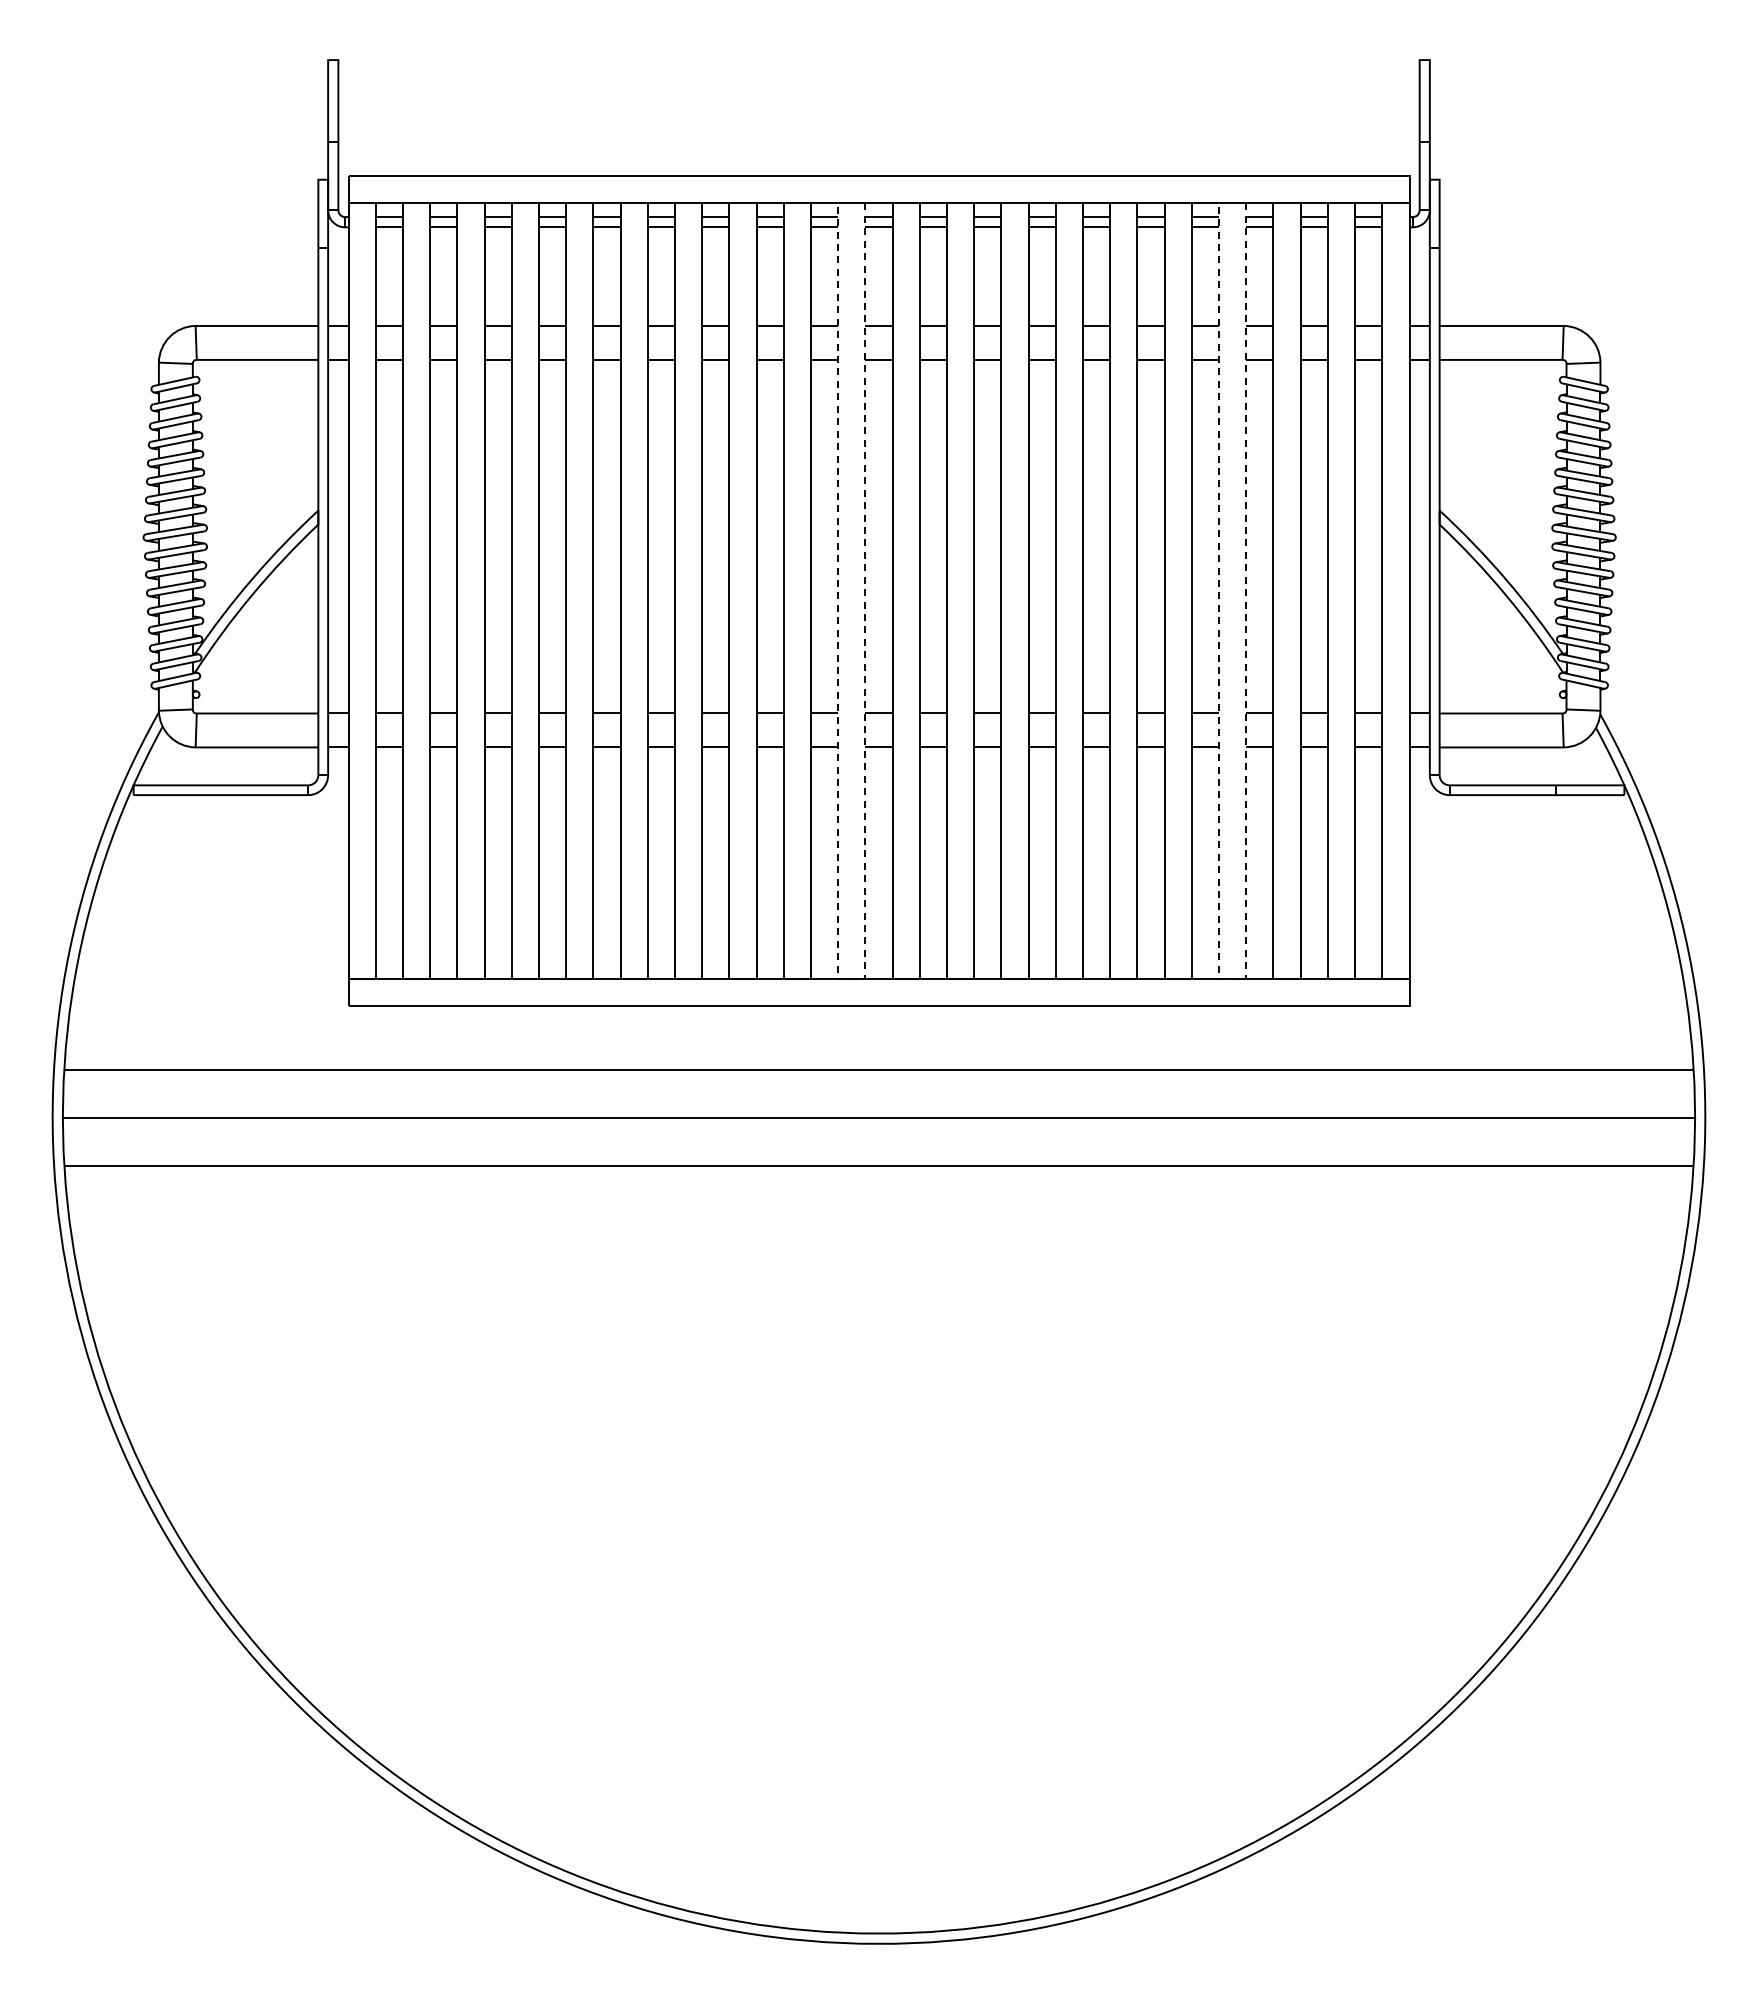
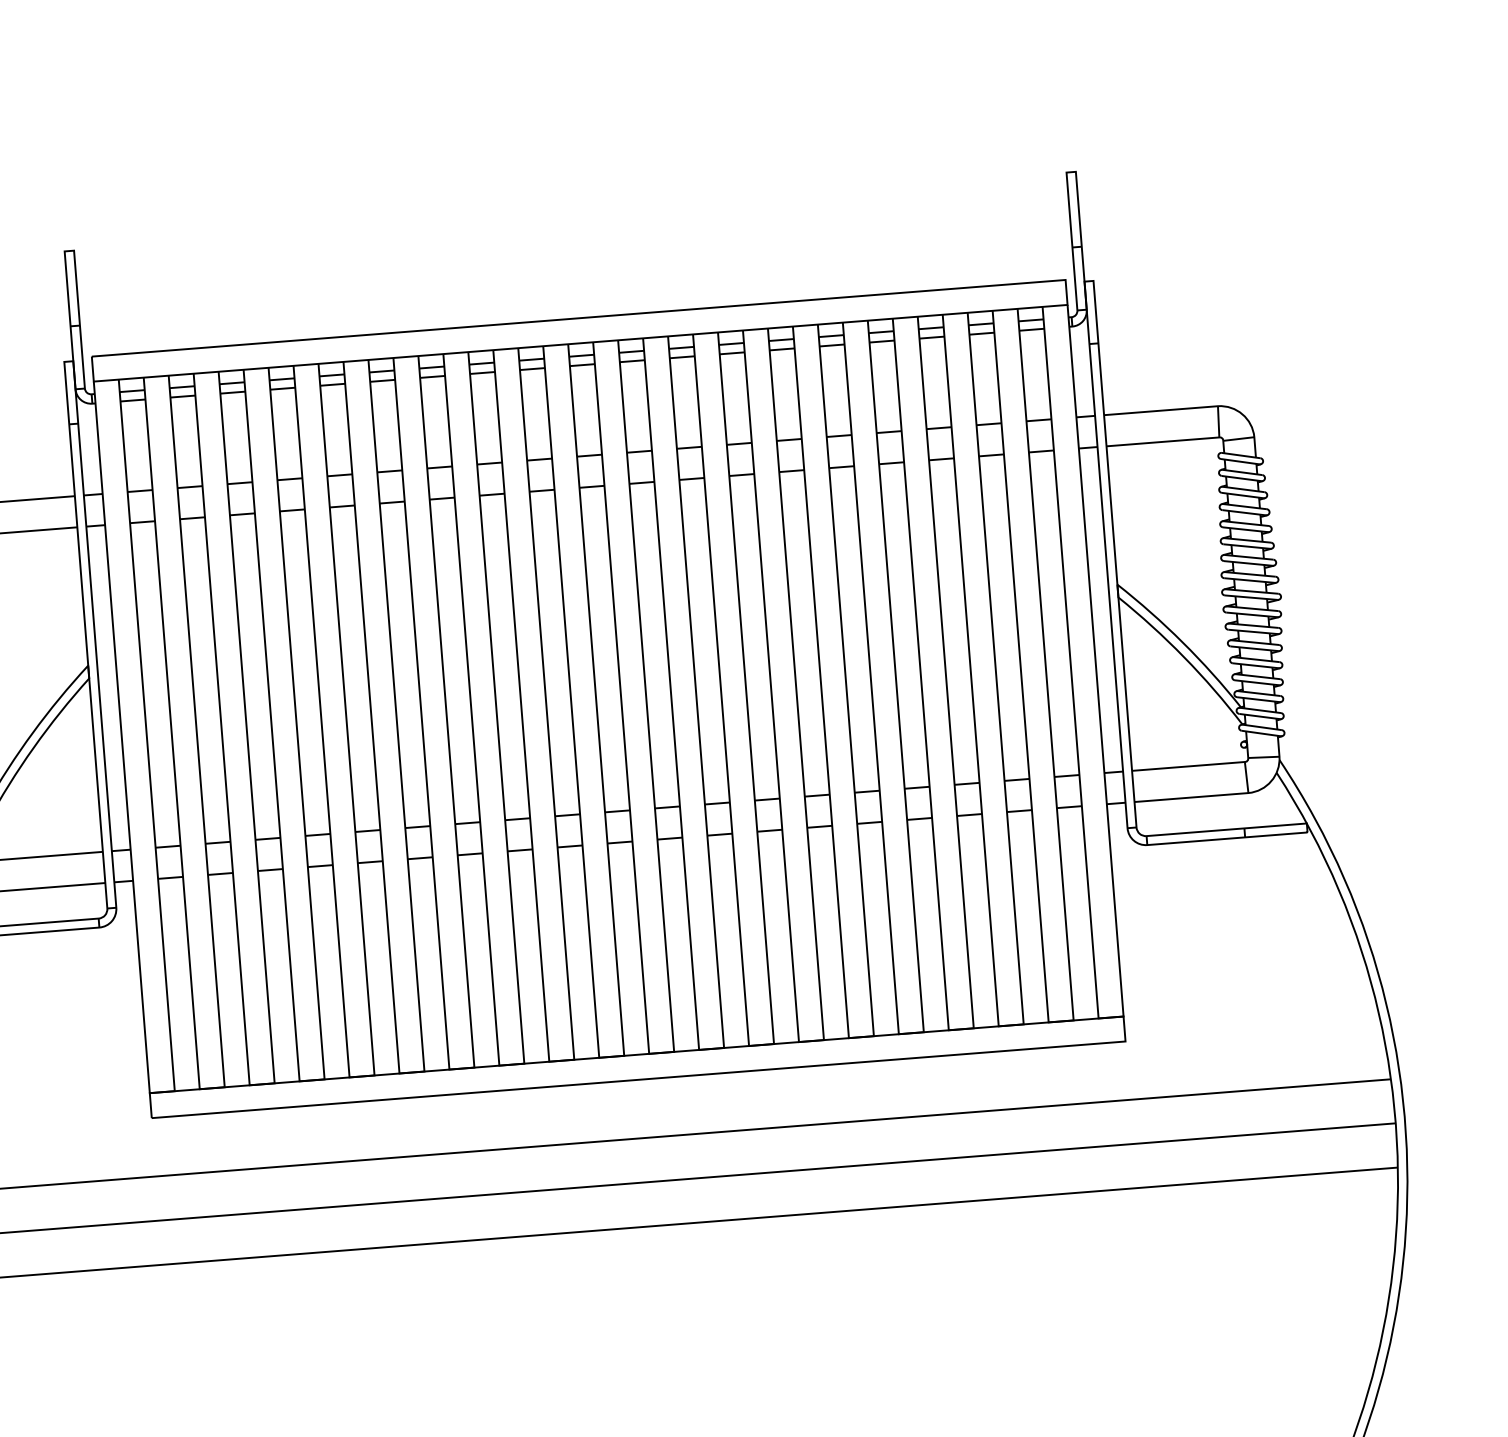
line: (851, 978) -> (611, 1056), dashed -> solid
line: (1232, 978) -> (961, 1029), dashed -> solid

